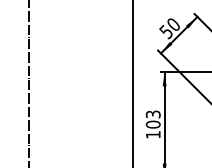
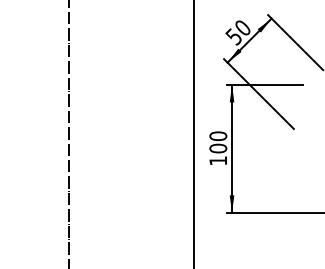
text: (153, 114) -> (218, 136), 103 -> 100

